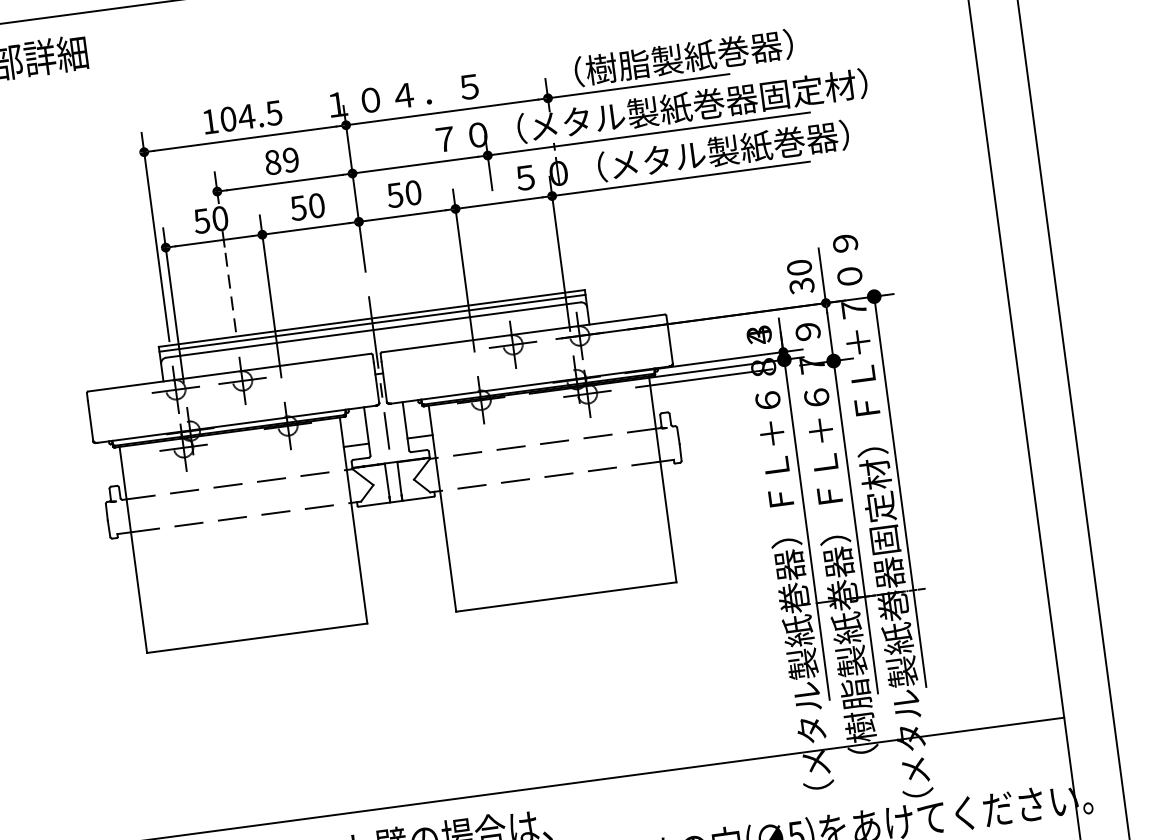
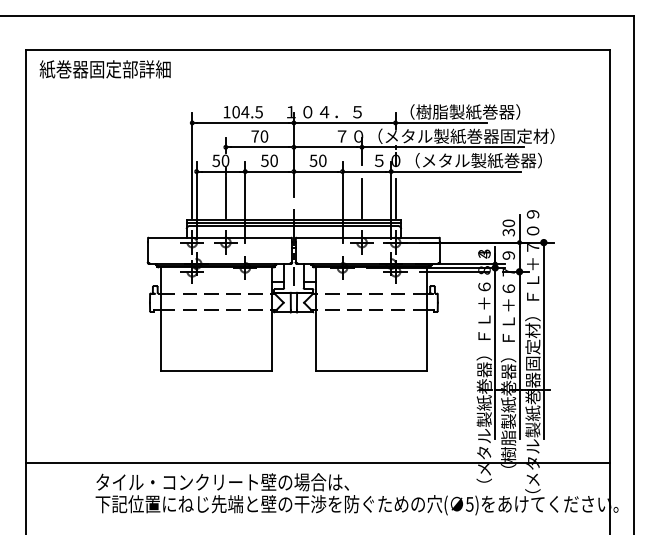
text: (281, 161) -> (259, 136), 89 -> 70
line: (567, 248) -> (395, 198), added
line: (502, 257) -> (362, 198), added
line: (229, 291) -> (225, 197), dashed -> solid

